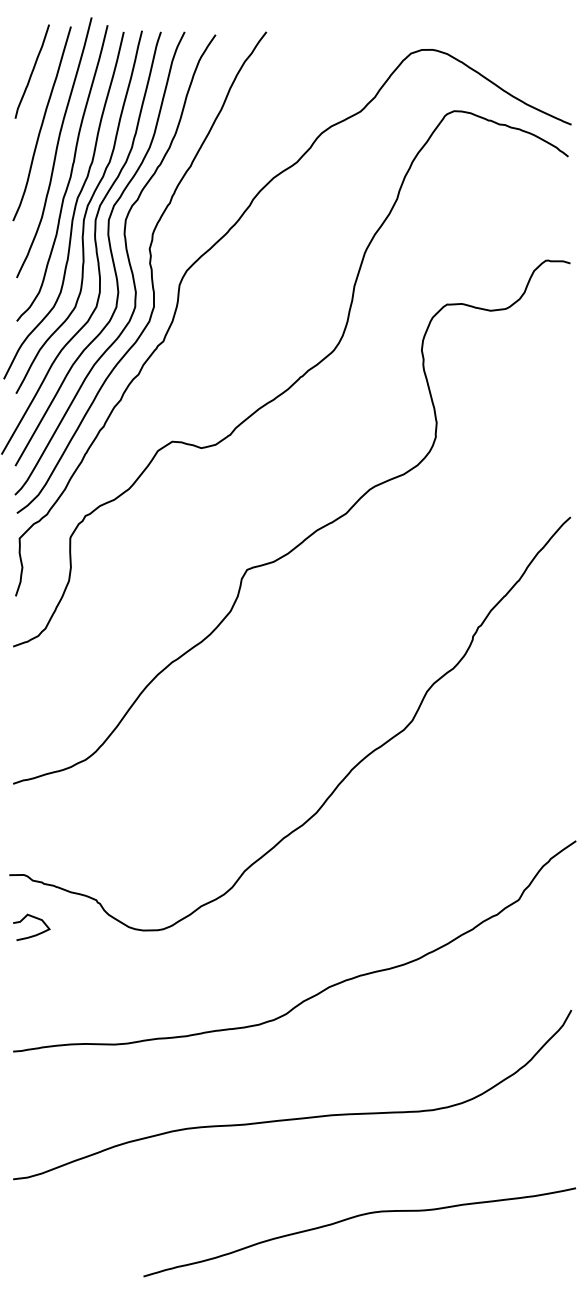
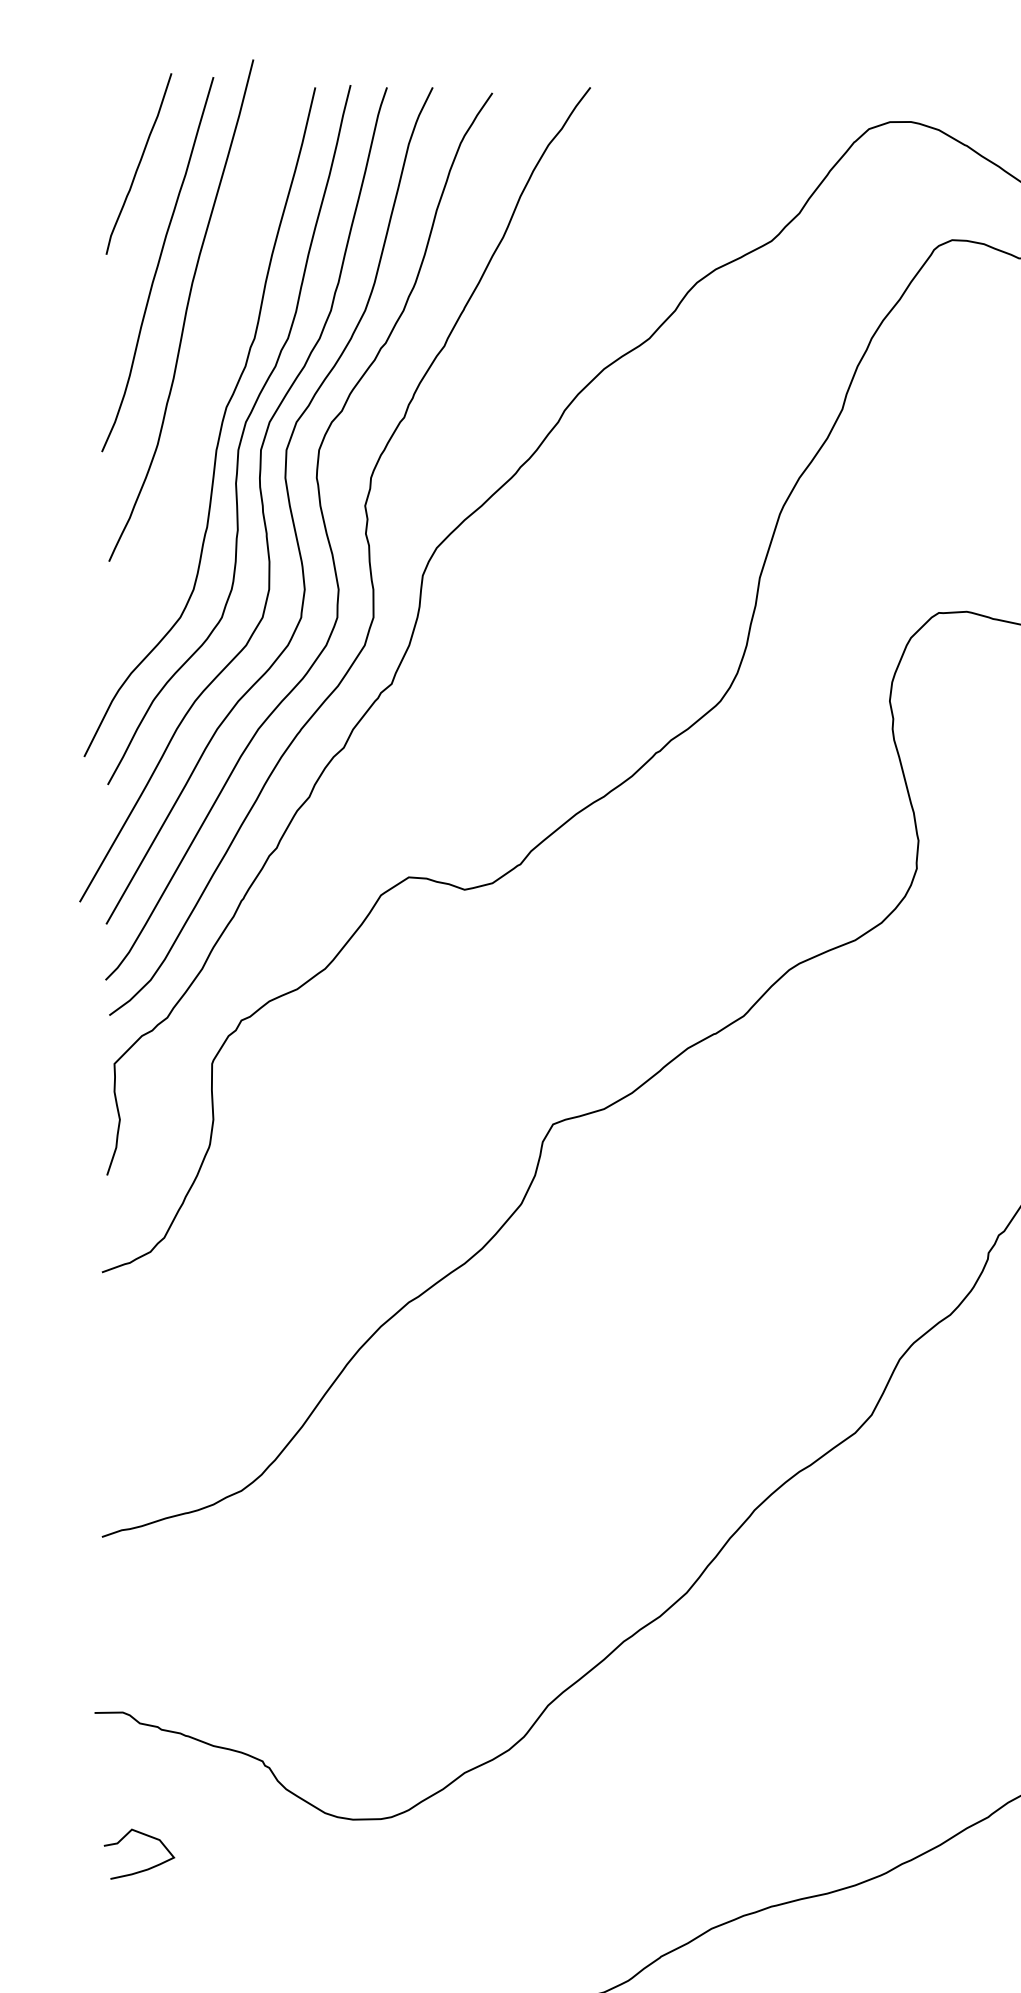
curve: (69, 176) -> (210, 366), removed
curve: (34, 918) -> (145, 1836), moved

